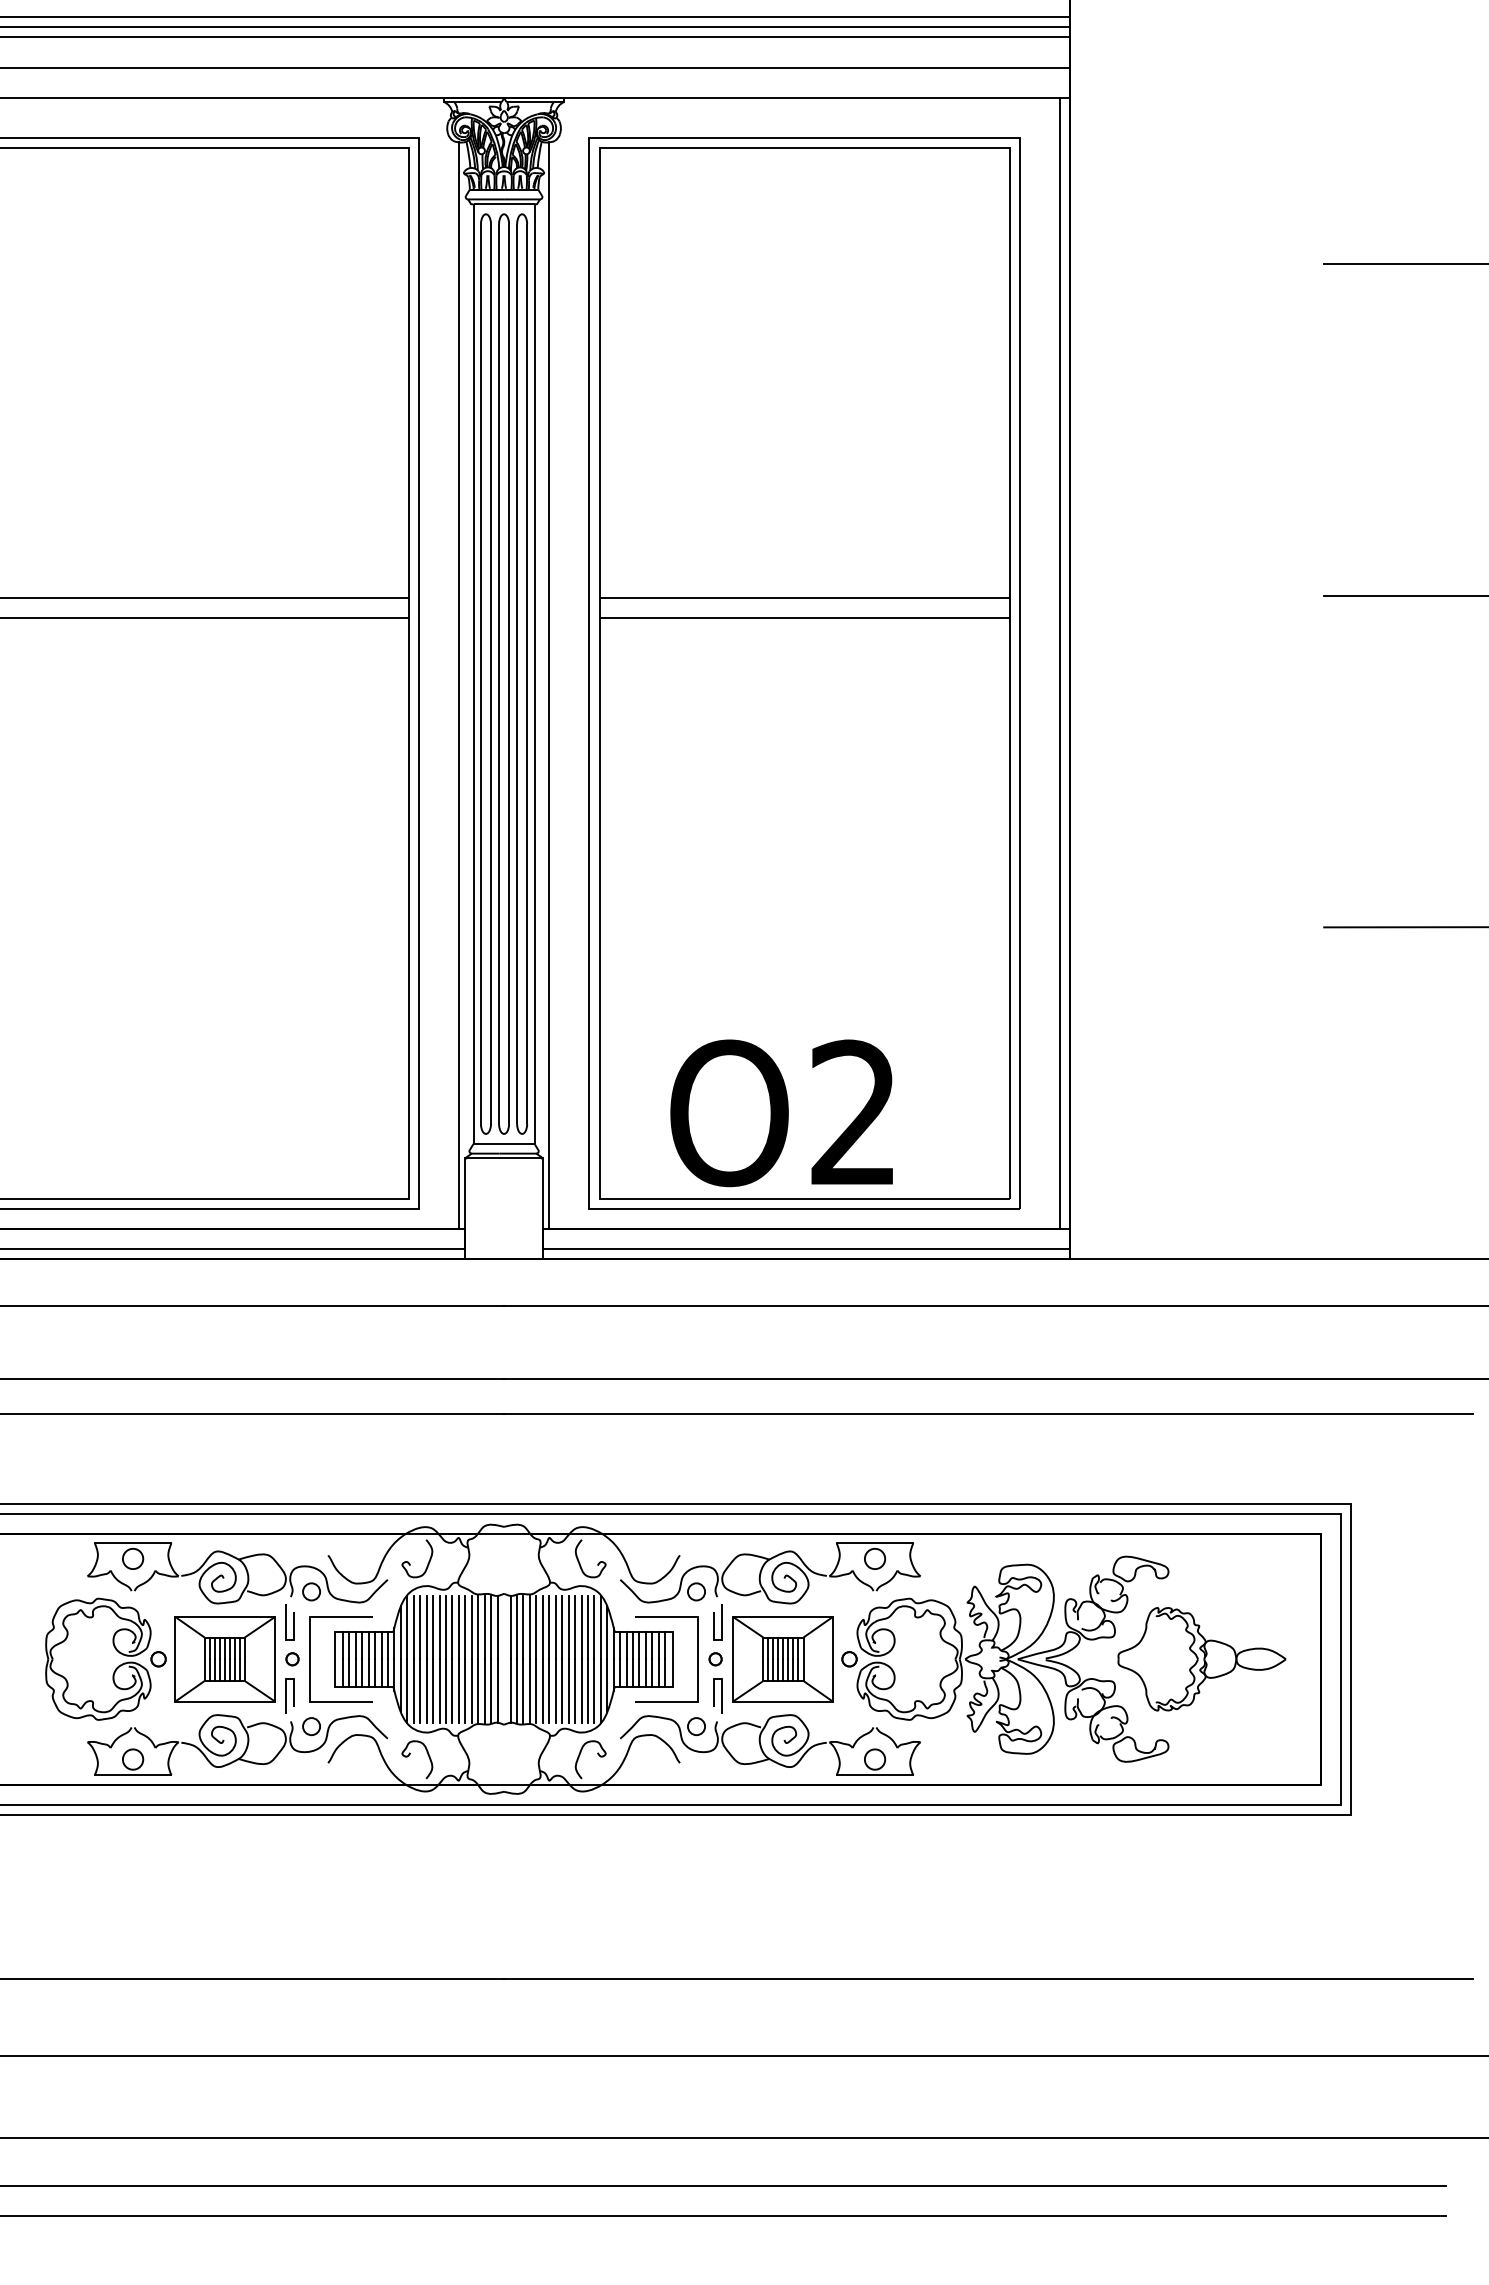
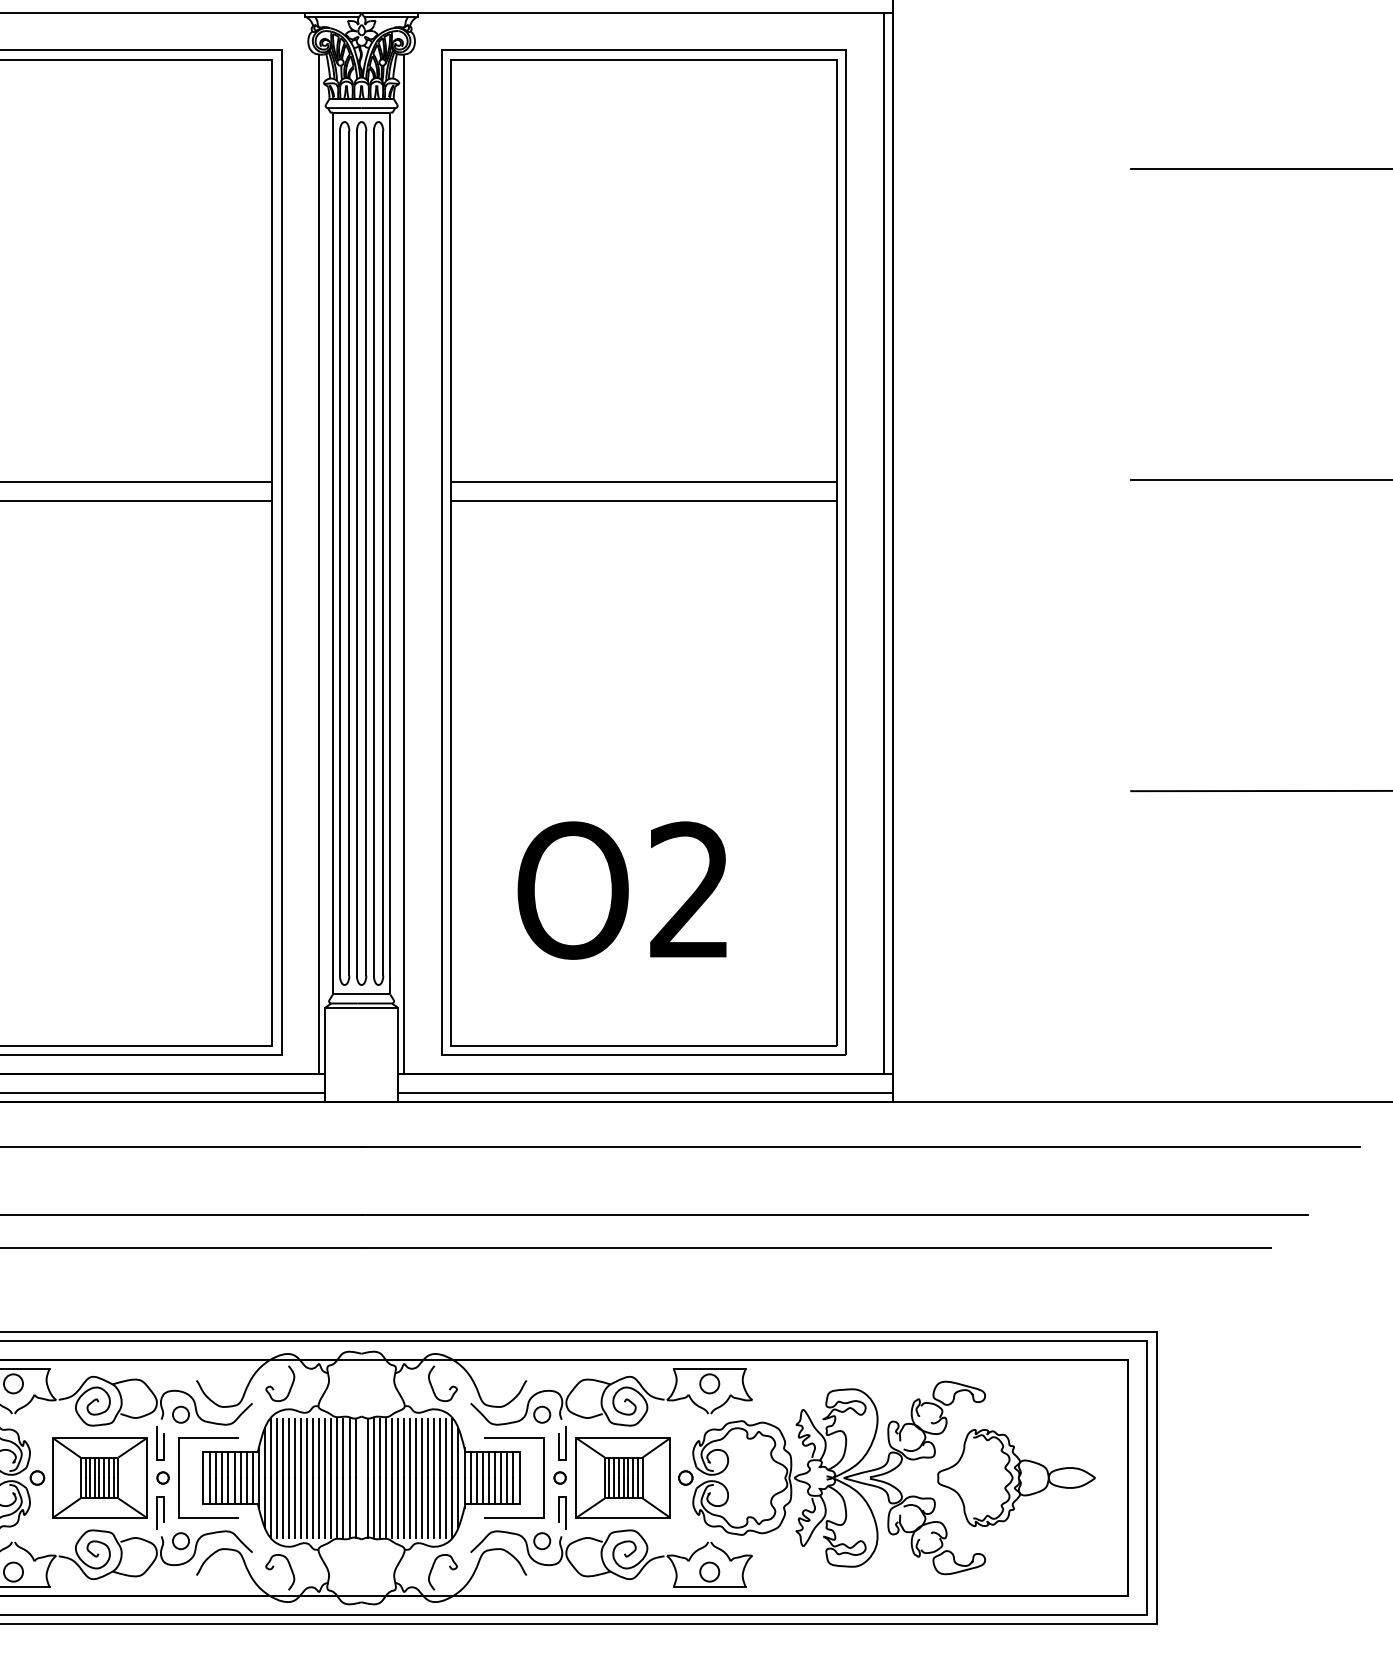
text: (781, 1113) -> (621, 890), moved

